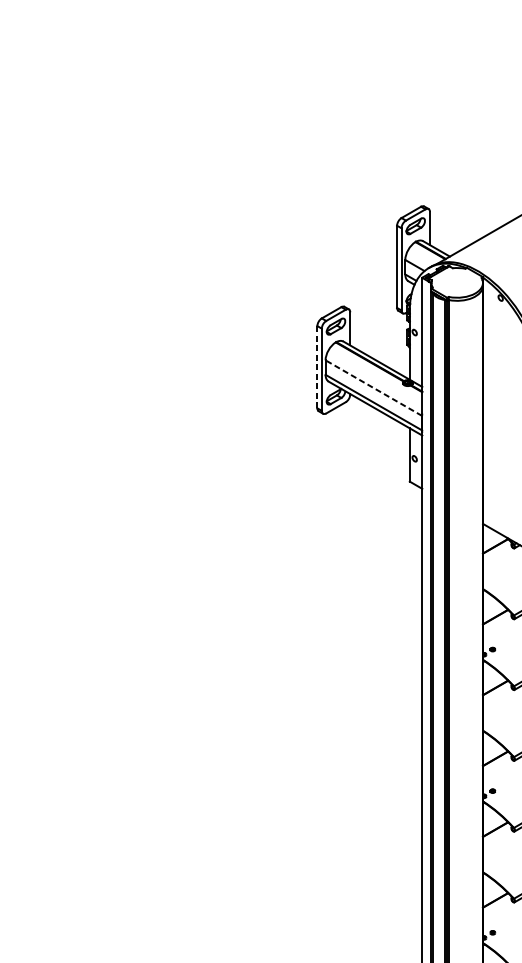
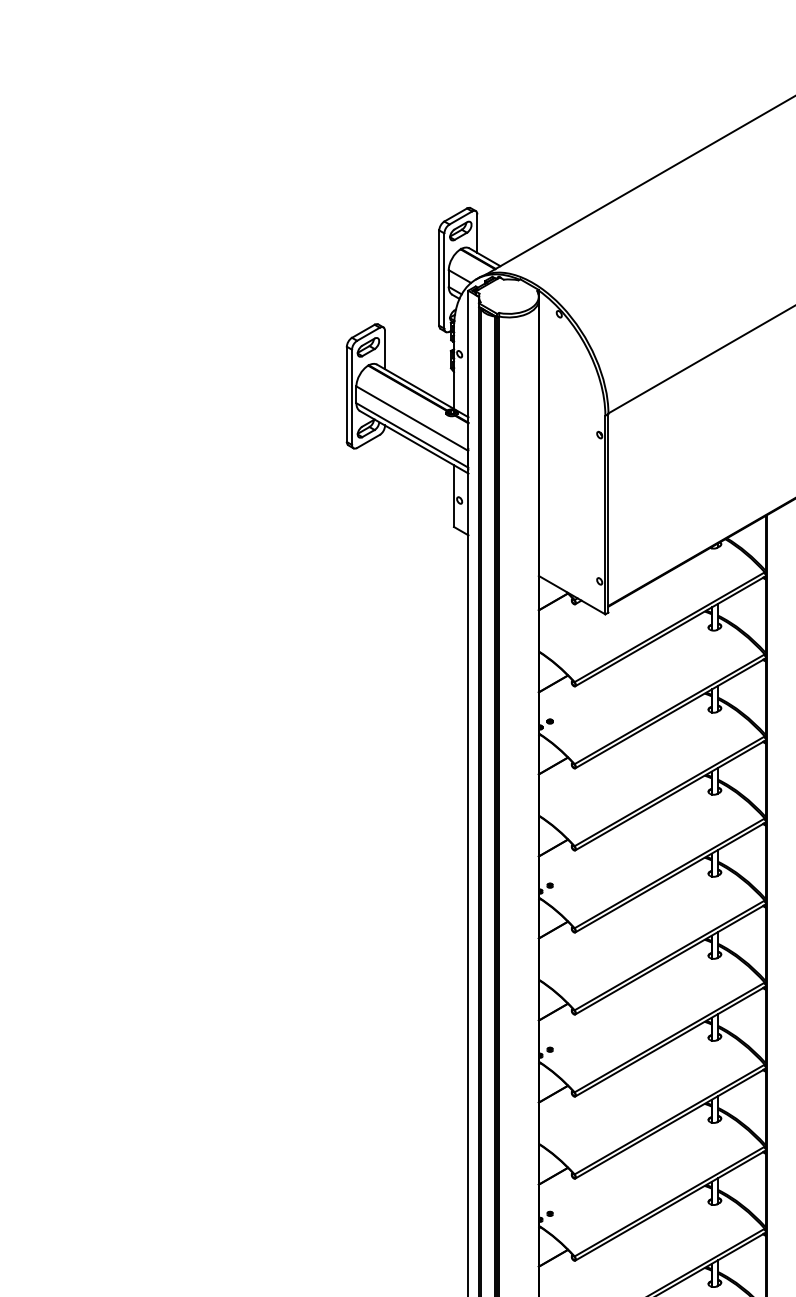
line: (317, 367) -> (346, 394), dashed -> solid
line: (374, 388) -> (412, 418), dashed -> solid

